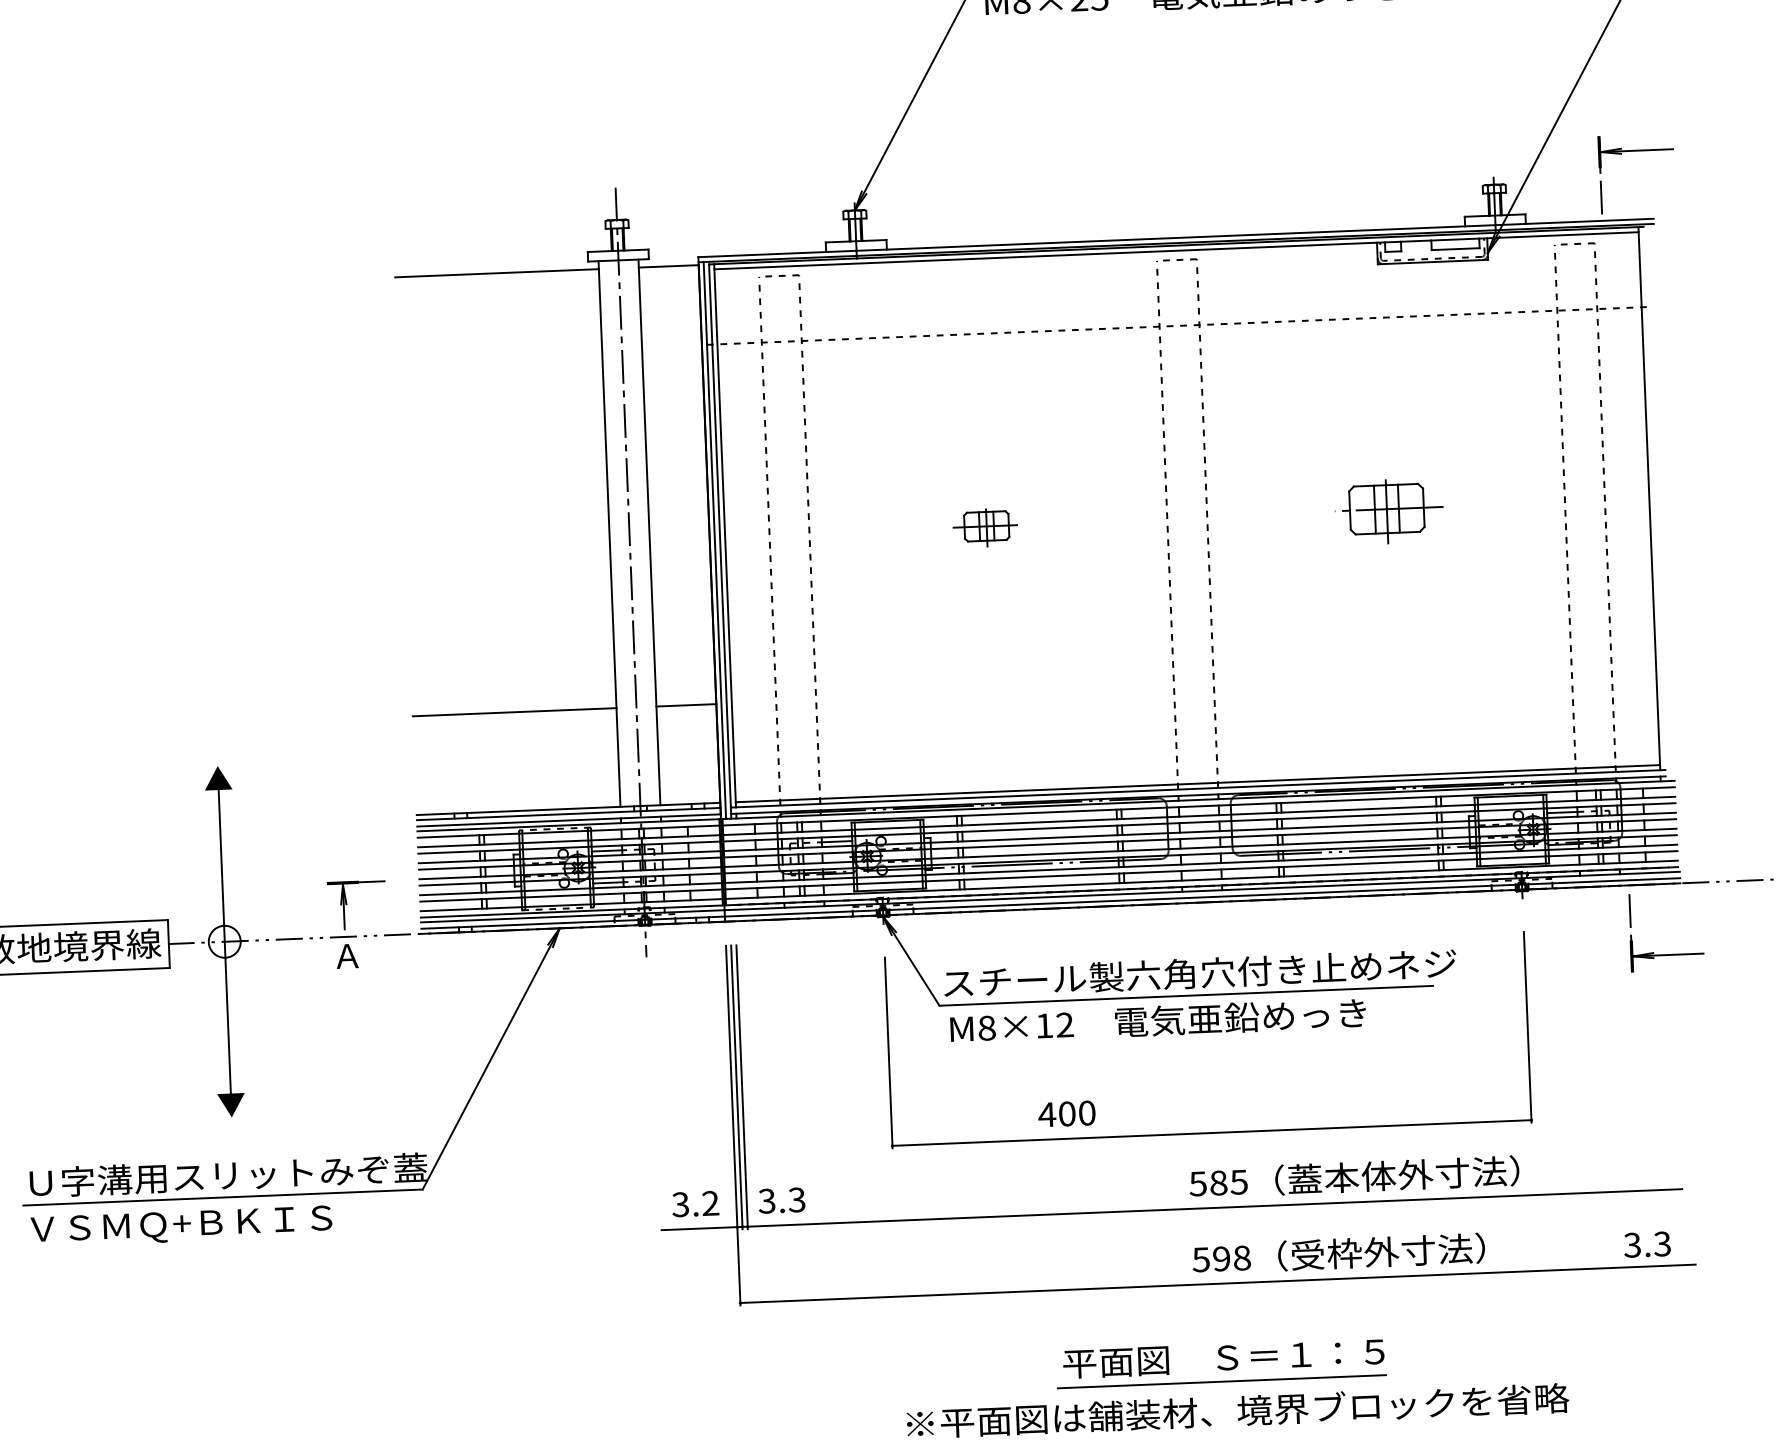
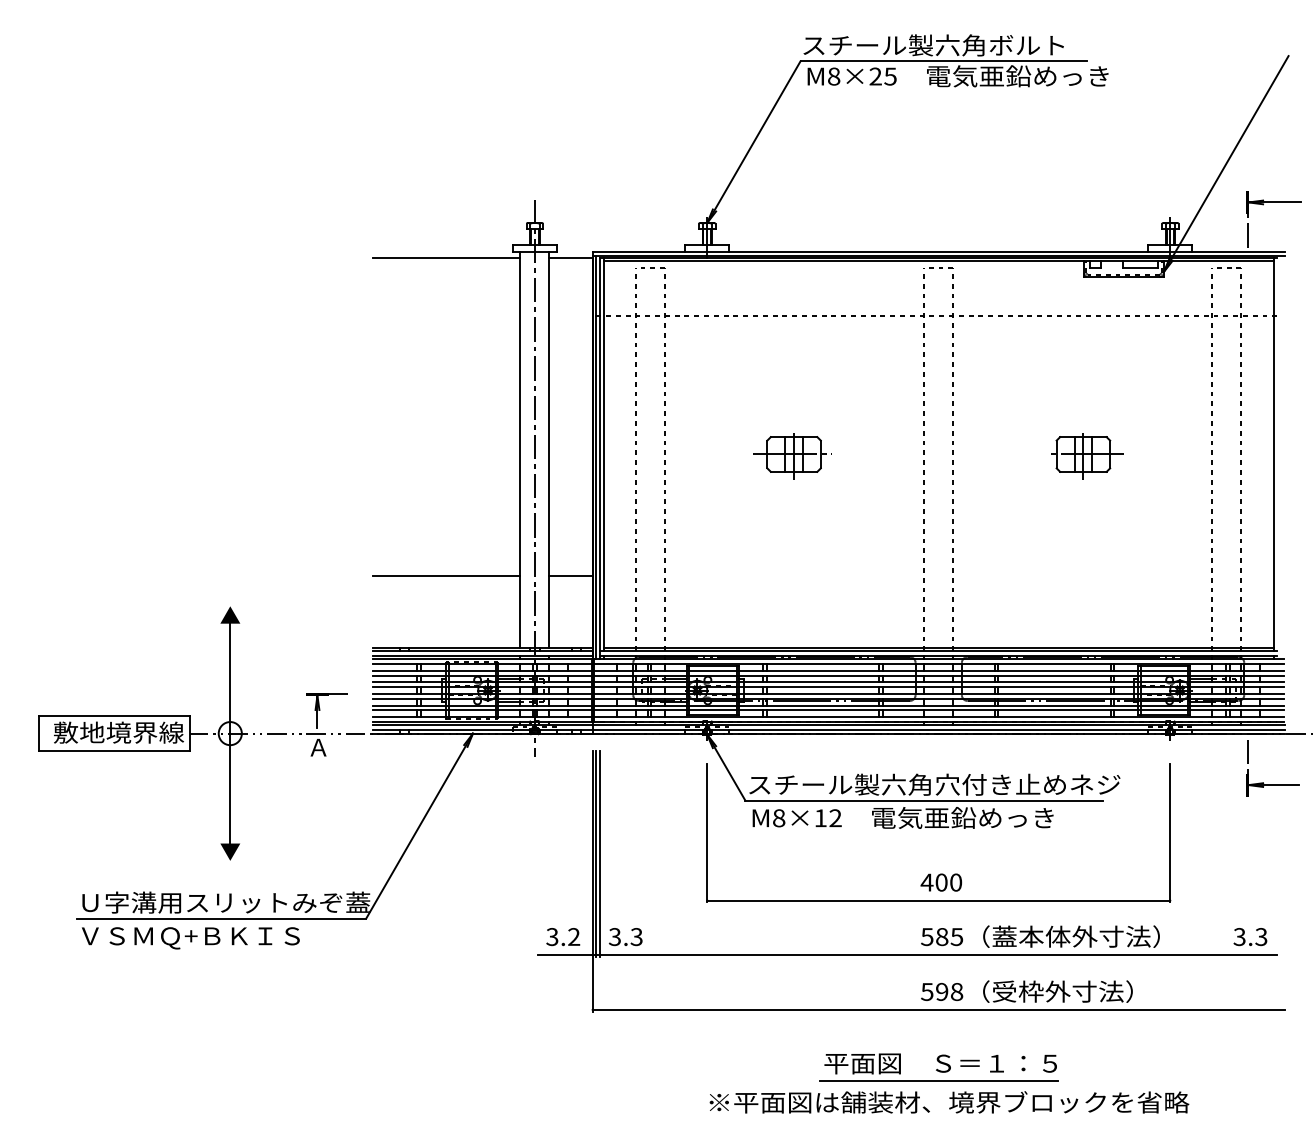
part: (985, 528) -> (792, 456), size x1.67
text: (1067, 1113) -> (941, 882), moved
text: (1647, 1245) -> (1250, 937), moved

